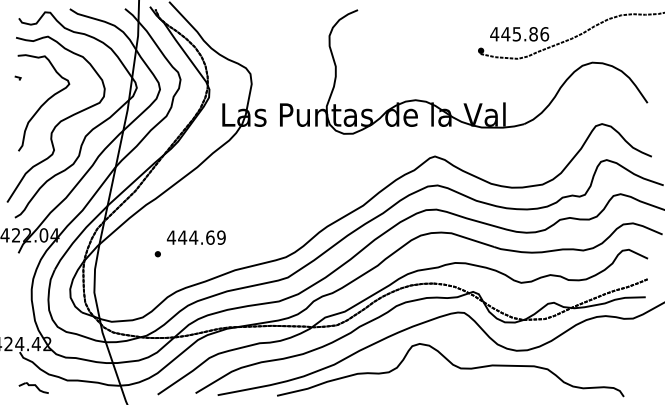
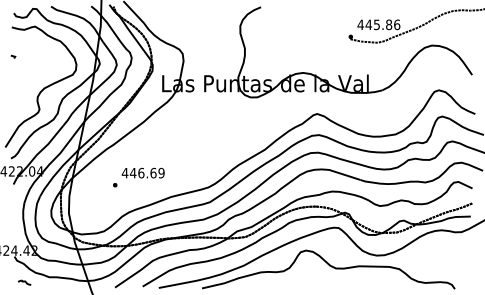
curve: (43, 102) -> (31, 74), removed
text: (193, 237) -> (141, 173), 444.69 -> 446.69
part: (33, 387) -> (24, 282), size x0.6

